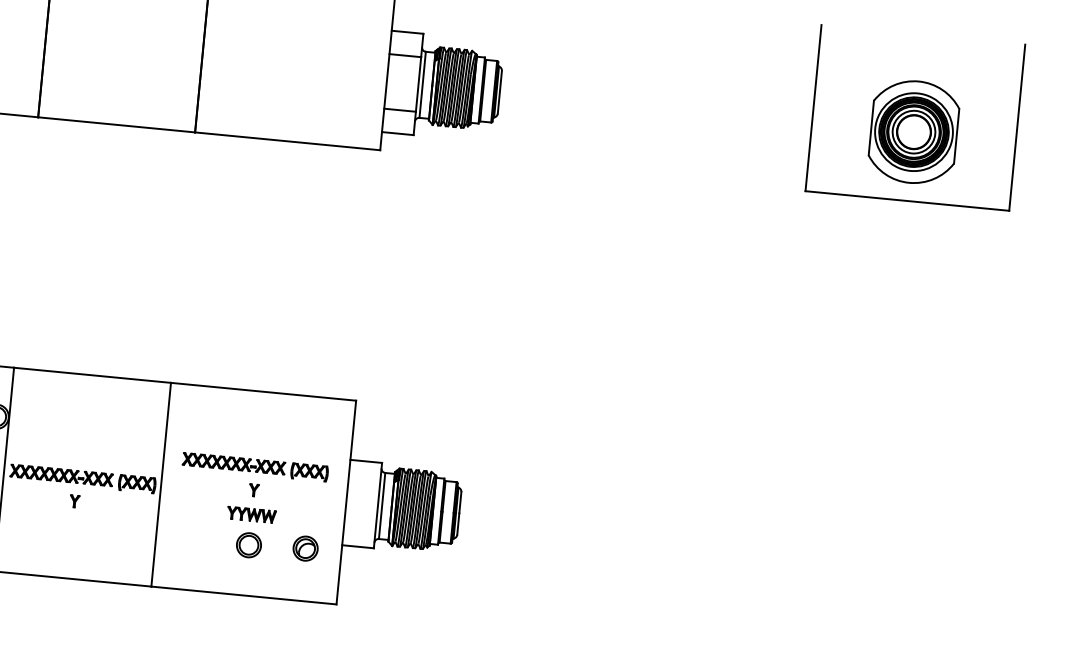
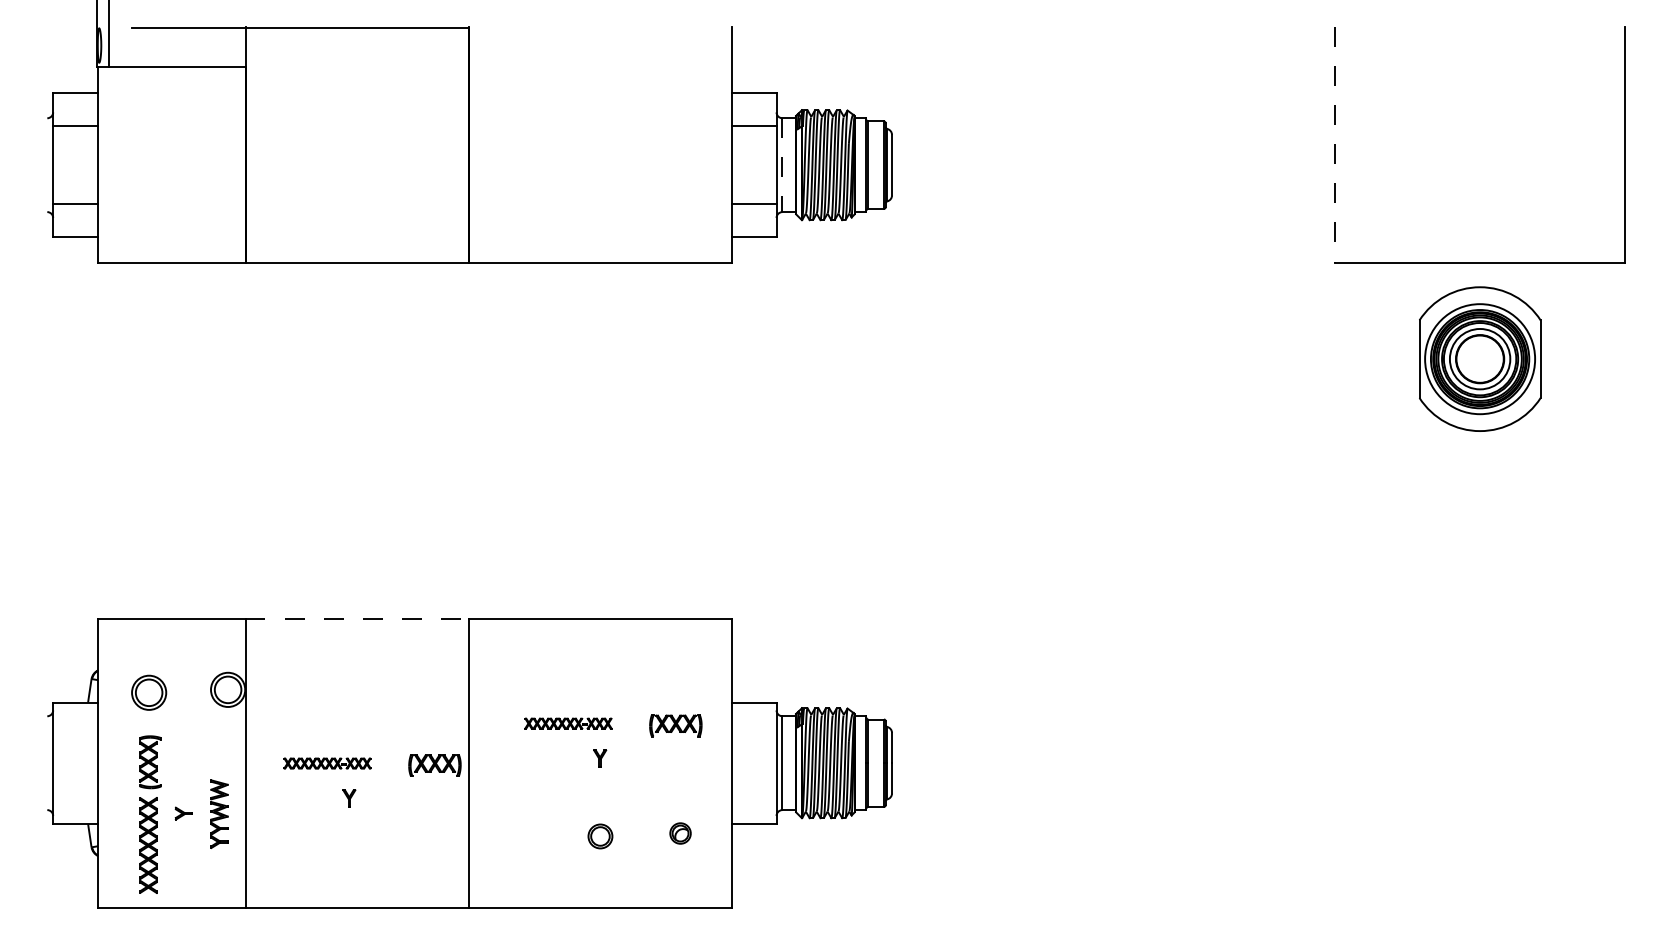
line: (422, 85) -> (782, 165), solid -> dashed
line: (813, 107) -> (1335, 144), solid -> dashed
part: (914, 131) -> (1480, 358), moved
line: (92, 375) -> (357, 618), solid -> dashed
part: (234, 463) -> (568, 723), size x0.6
part: (61, 475) -> (327, 763), size x0.6
part: (251, 514) -> (599, 793), removed
part: (249, 545) -> (600, 836), size x0.7
part: (305, 548) -> (680, 833), size x0.6

